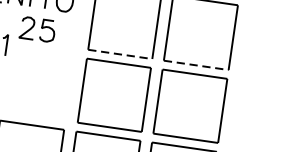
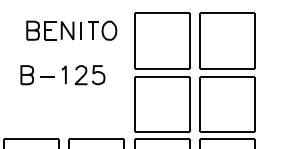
part: (37, 29) -> (89, 75), moved
line: (120, 54) -> (162, 69), dashed -> solid
line: (196, 65) -> (227, 69), dashed -> solid

